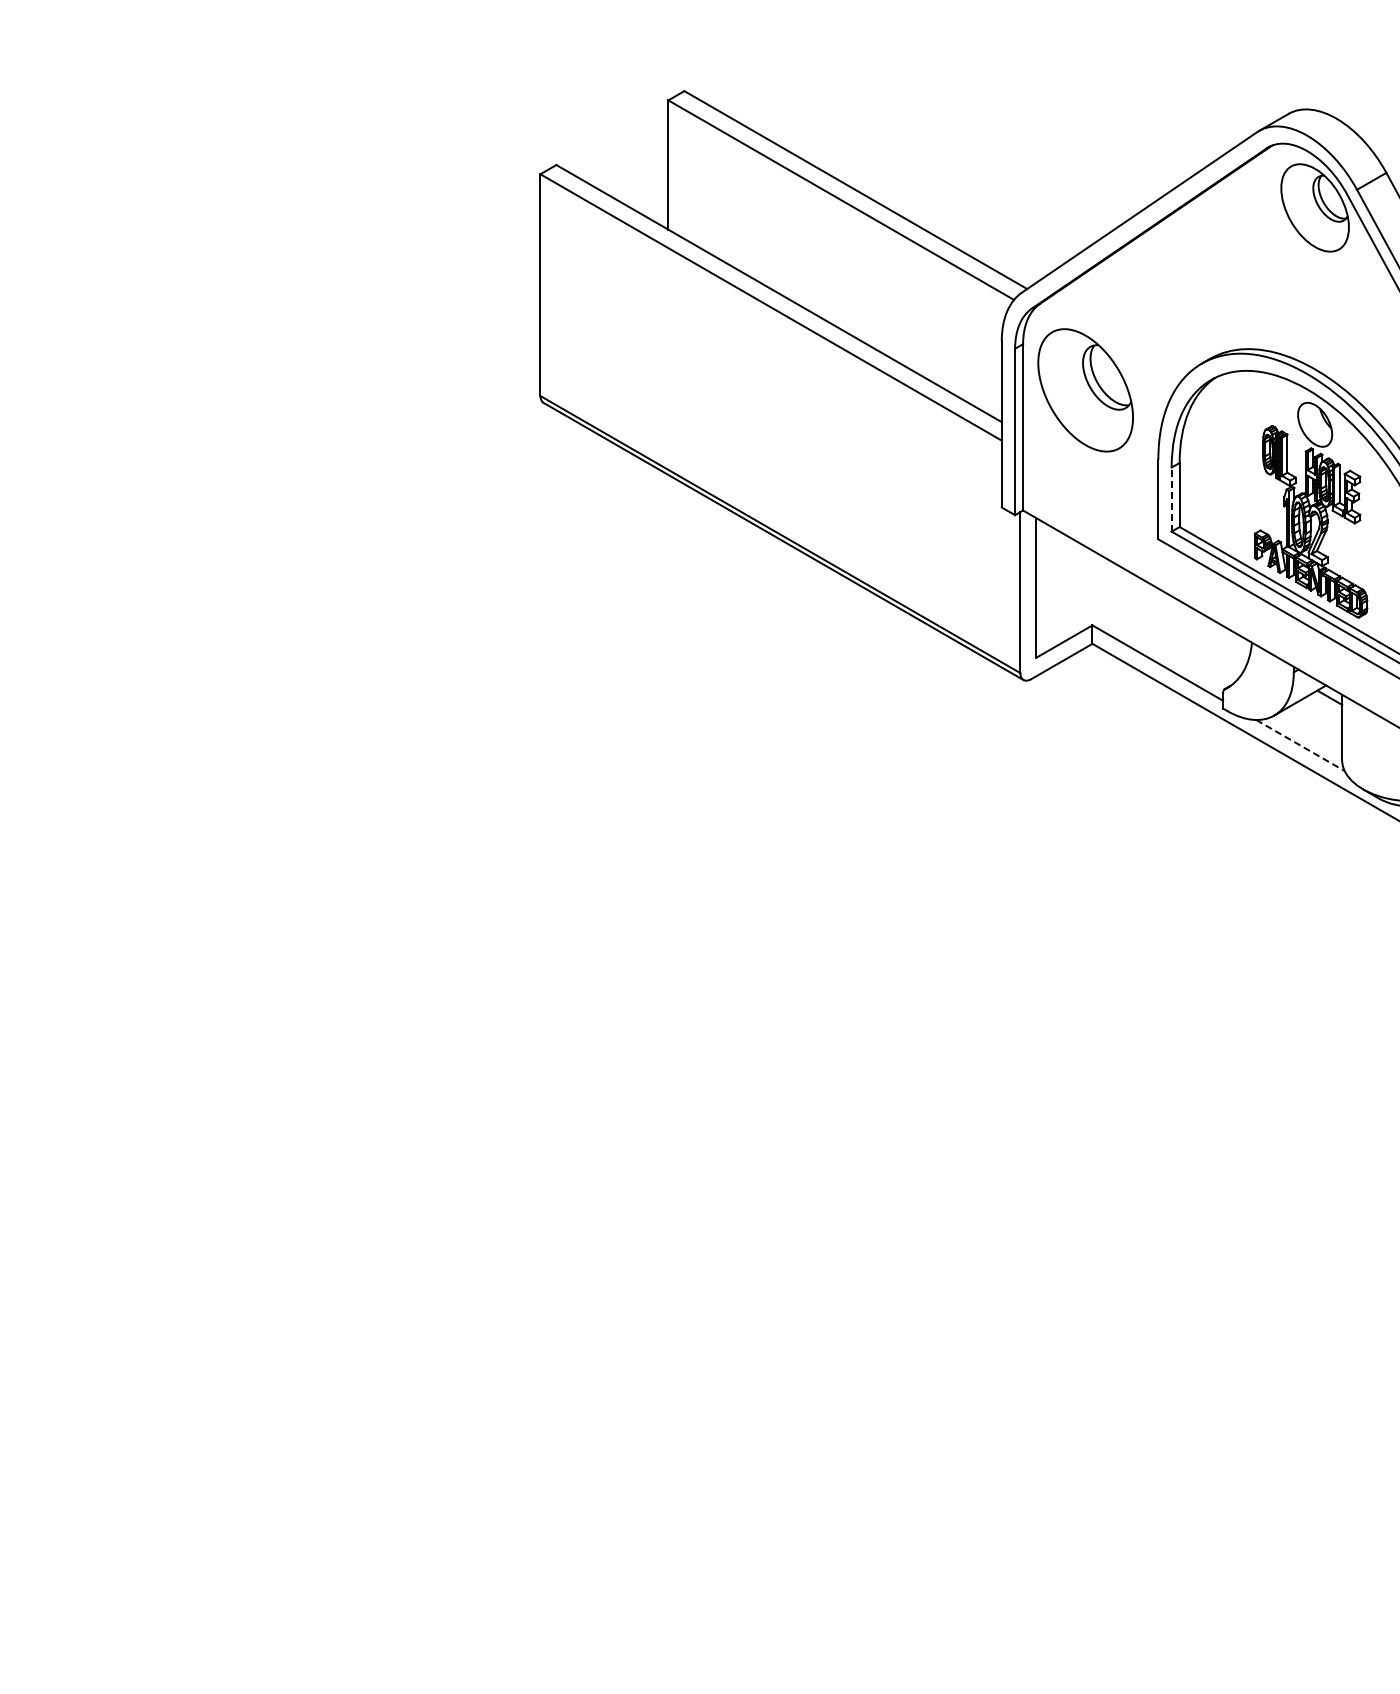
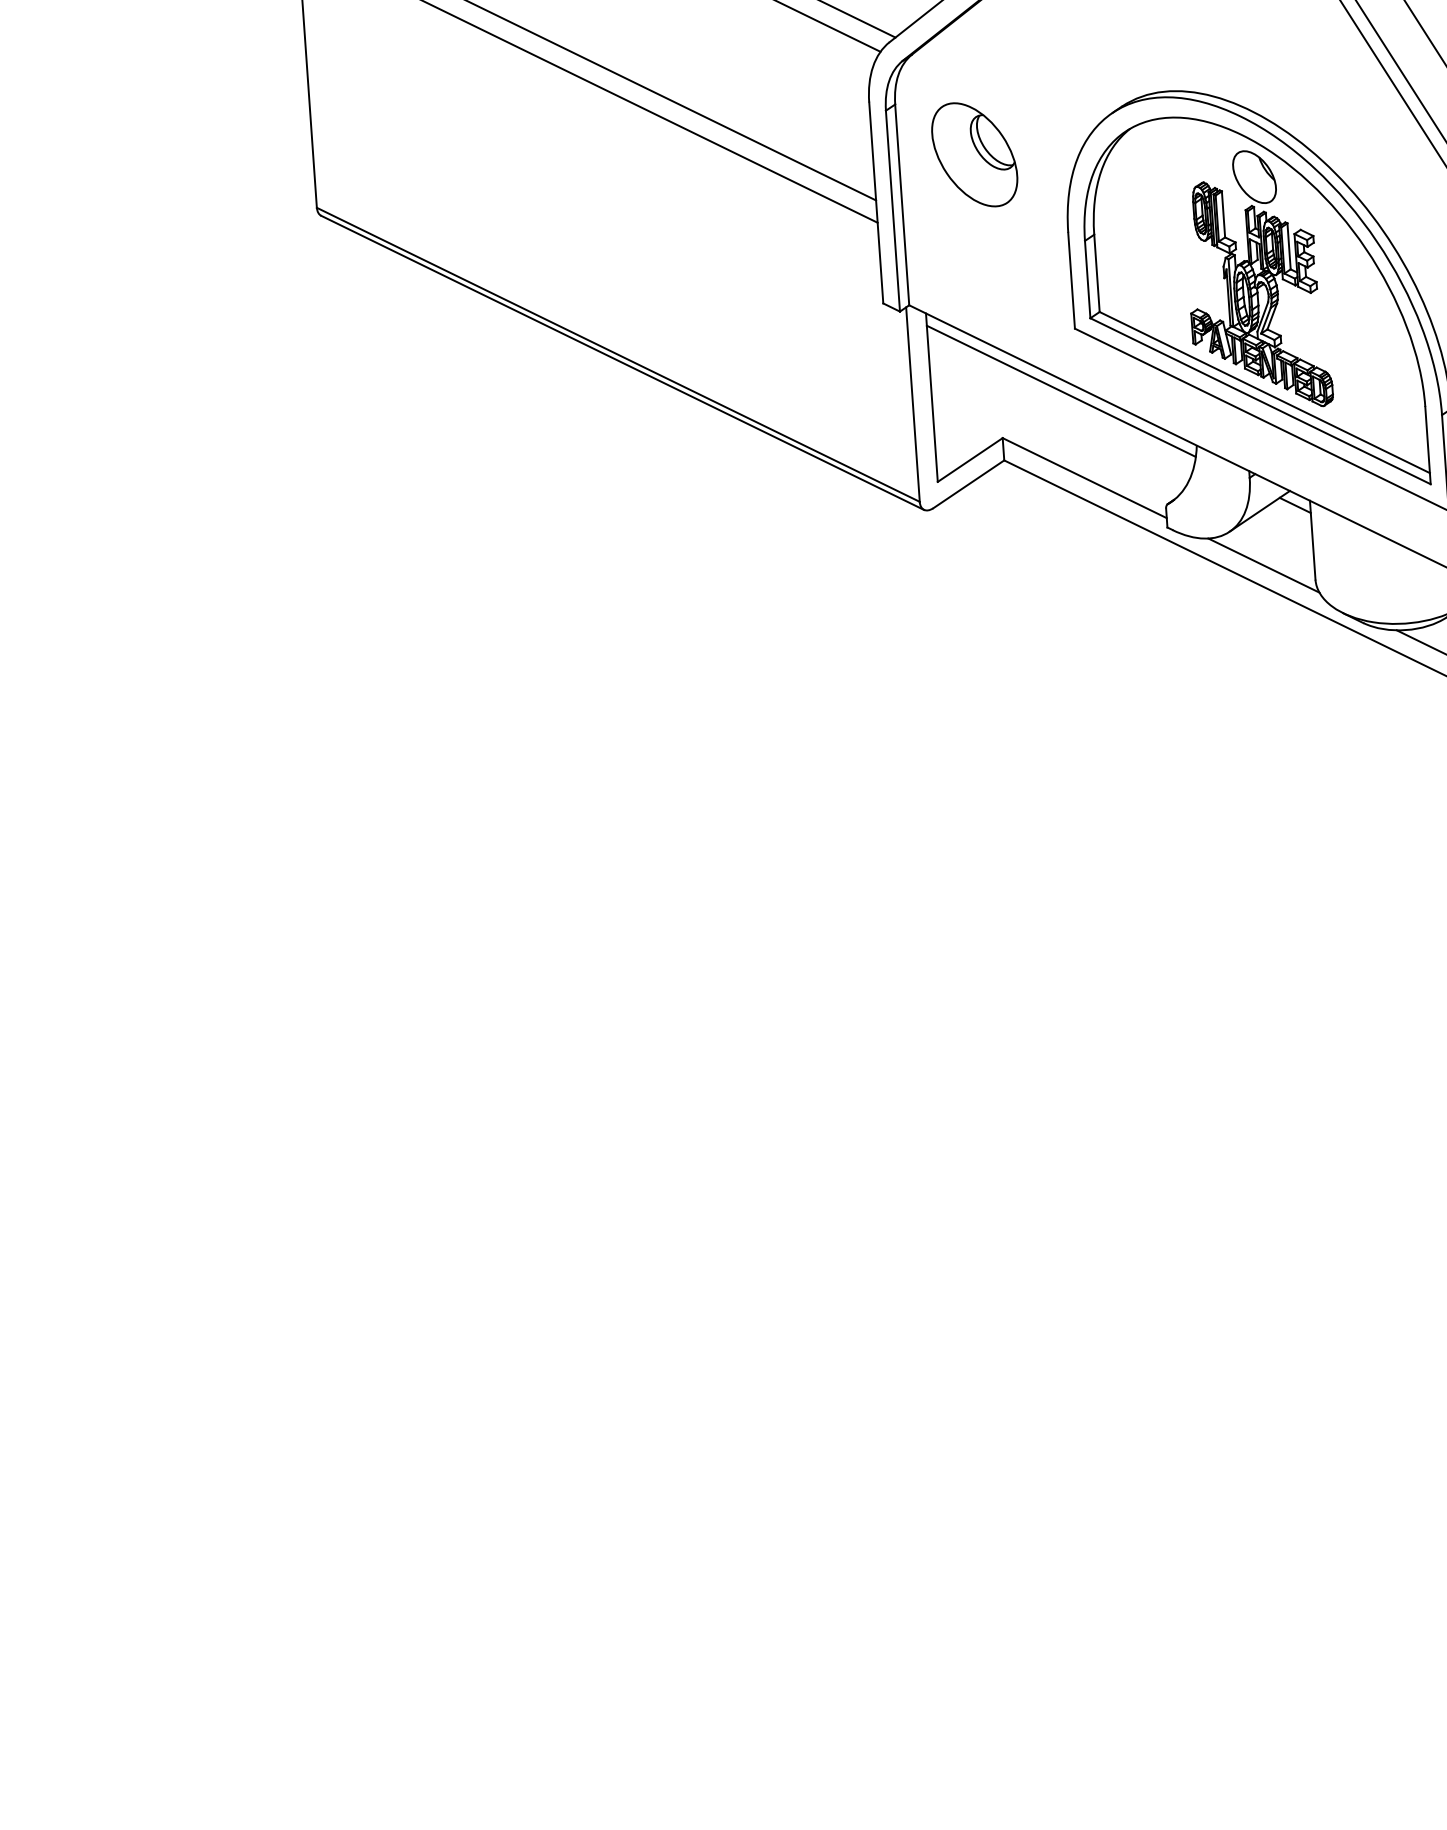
part: (1085, 389) -> (974, 153), size x0.71
line: (1171, 499) -> (1087, 279), dashed -> solid
line: (1143, 590) -> (1061, 391), added
line: (1300, 745) -> (1263, 565), dashed -> solid

